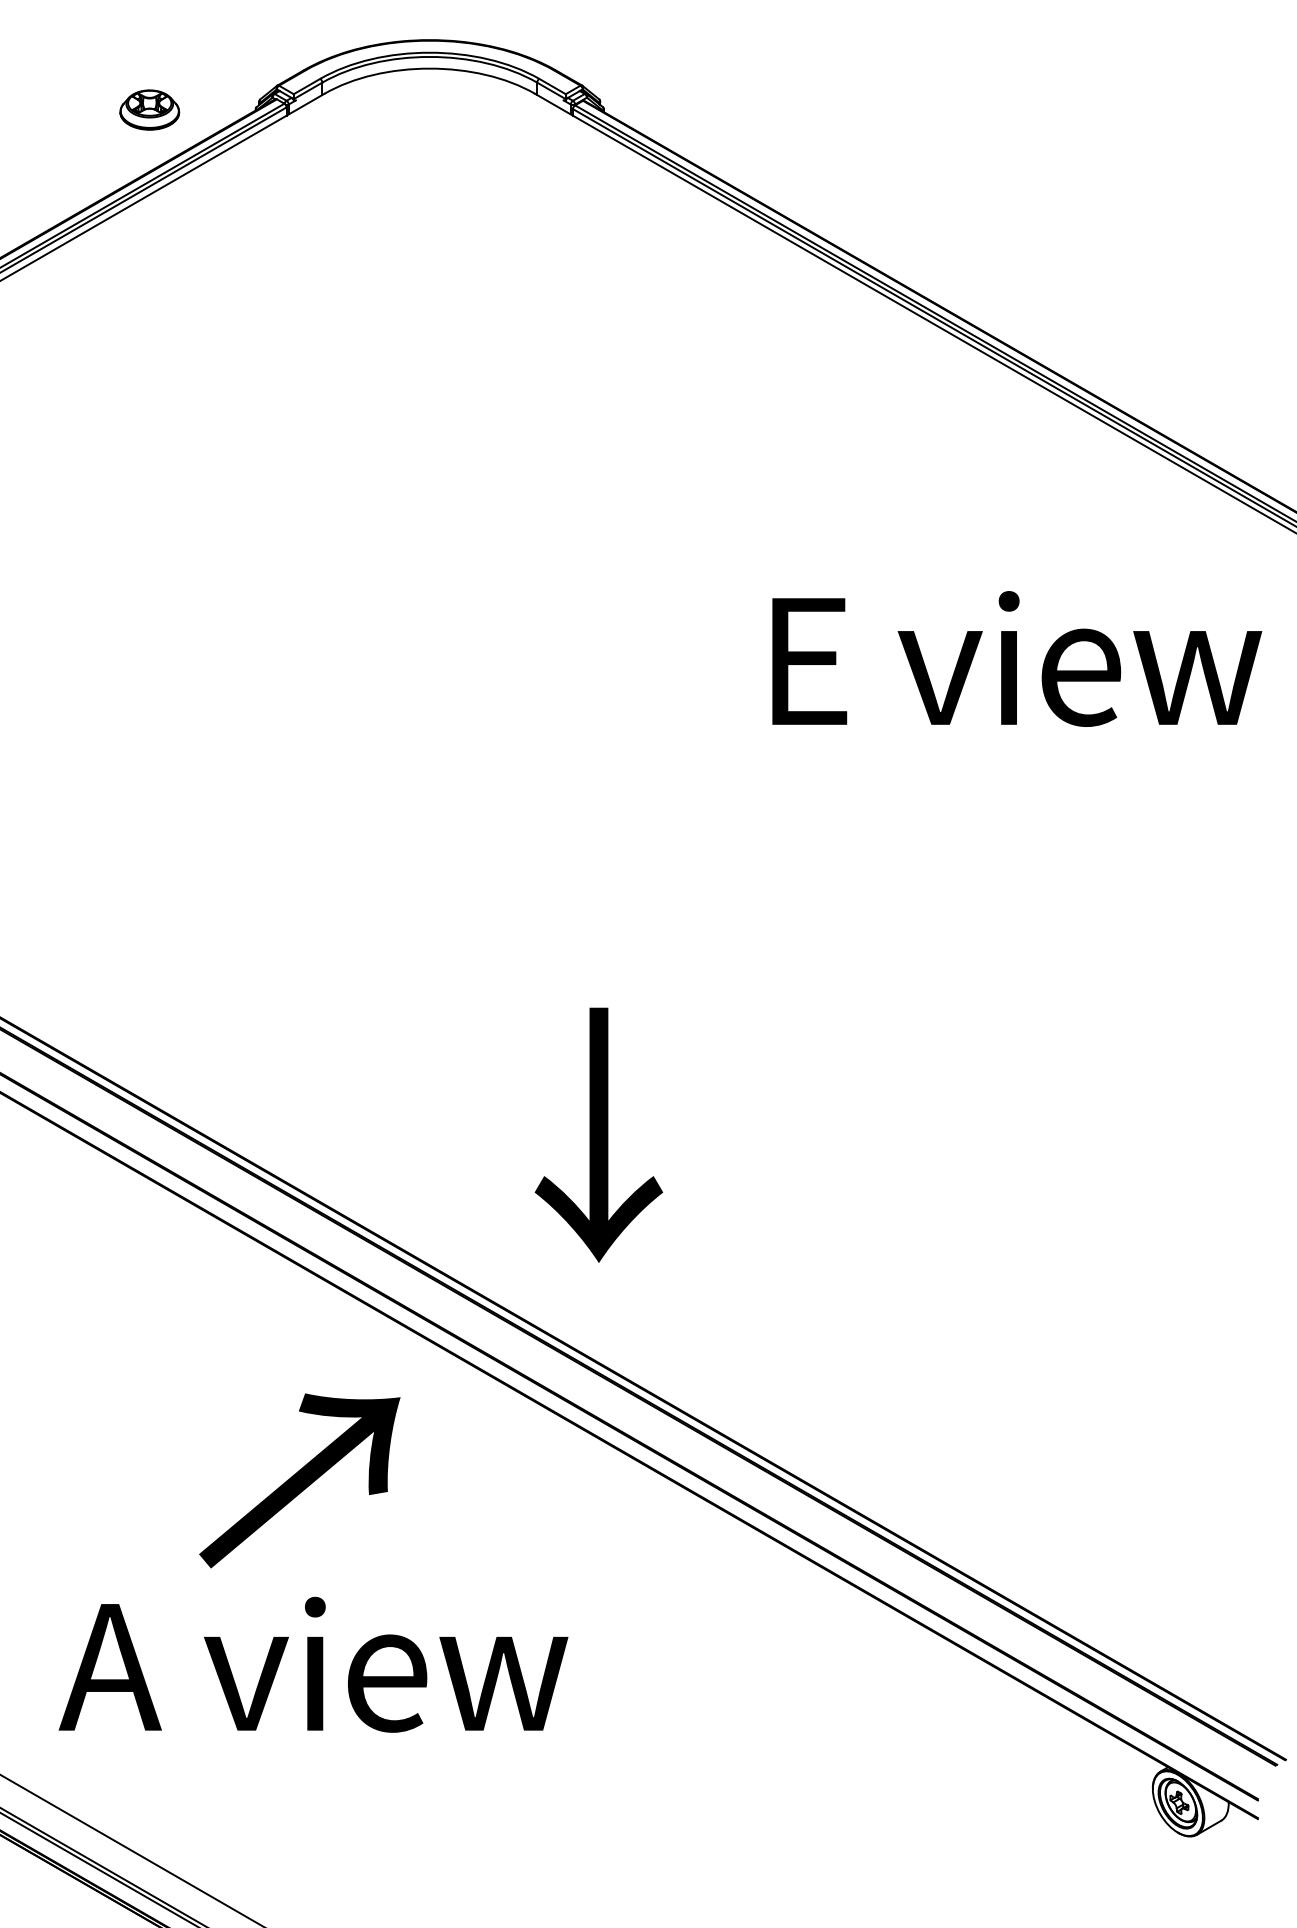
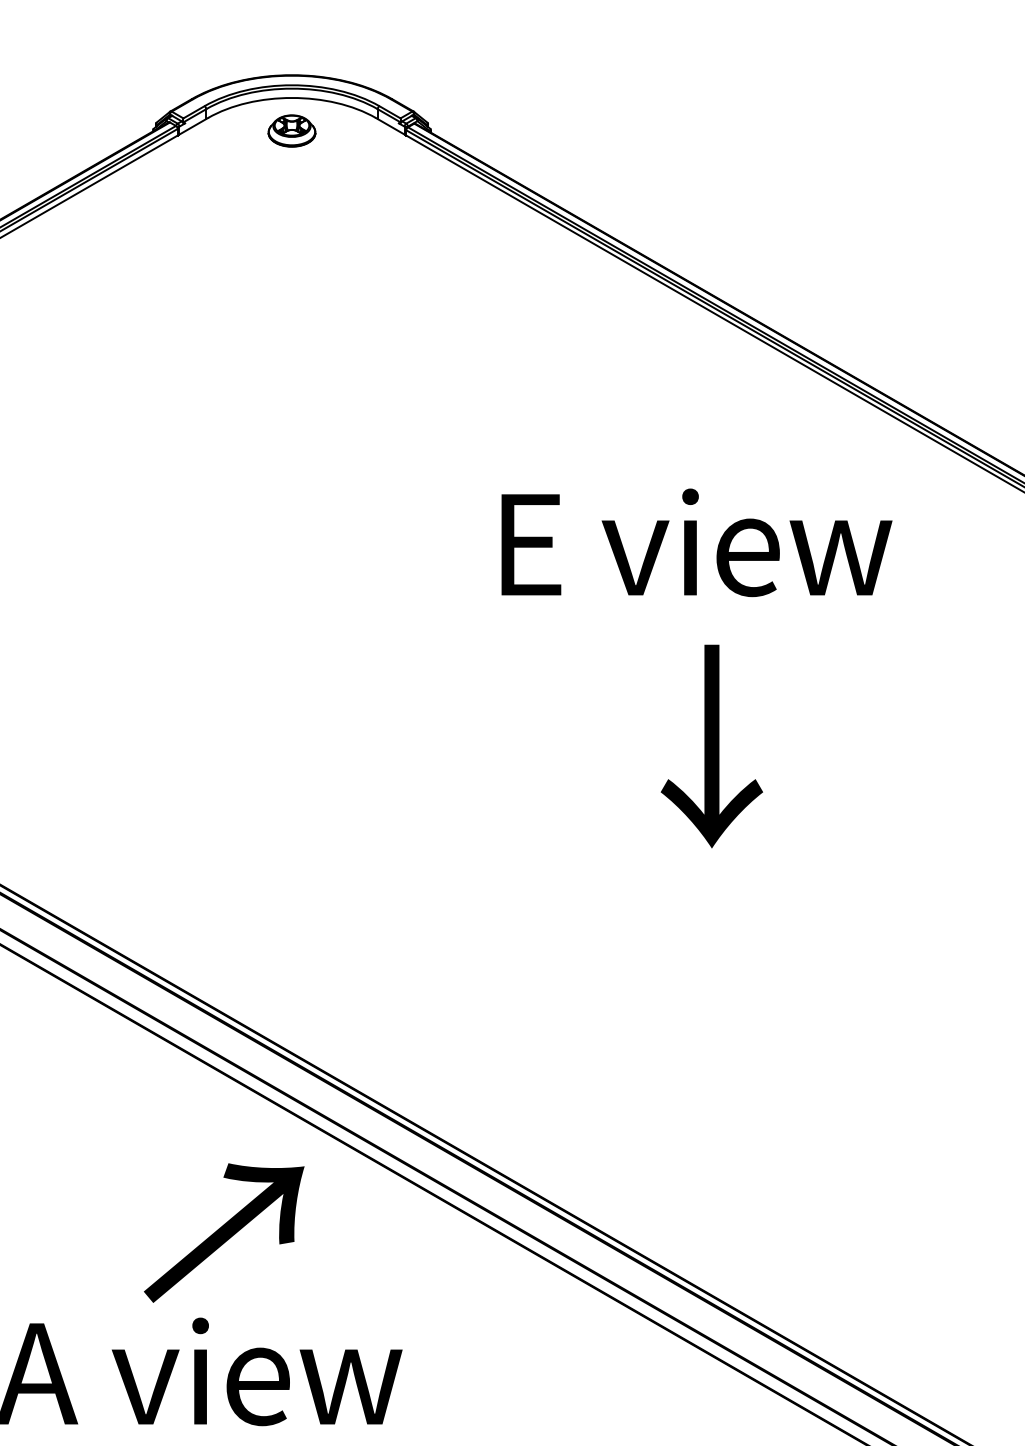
part: (149, 109) -> (291, 130), moved
text: (1017, 658) -> (697, 542), moved
text: (598, 1134) -> (711, 745), moved
text: (299, 1480) -> (223, 1232), moved

